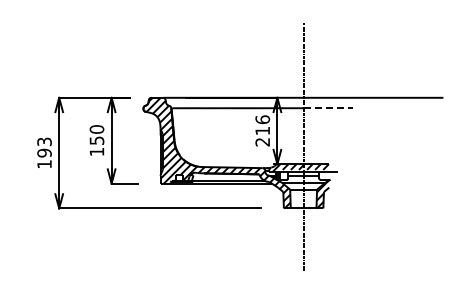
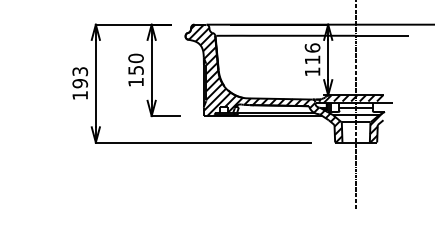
line: (328, 108) -> (382, 36), dashed -> solid
text: (262, 142) -> (312, 72), 216 -> 116

